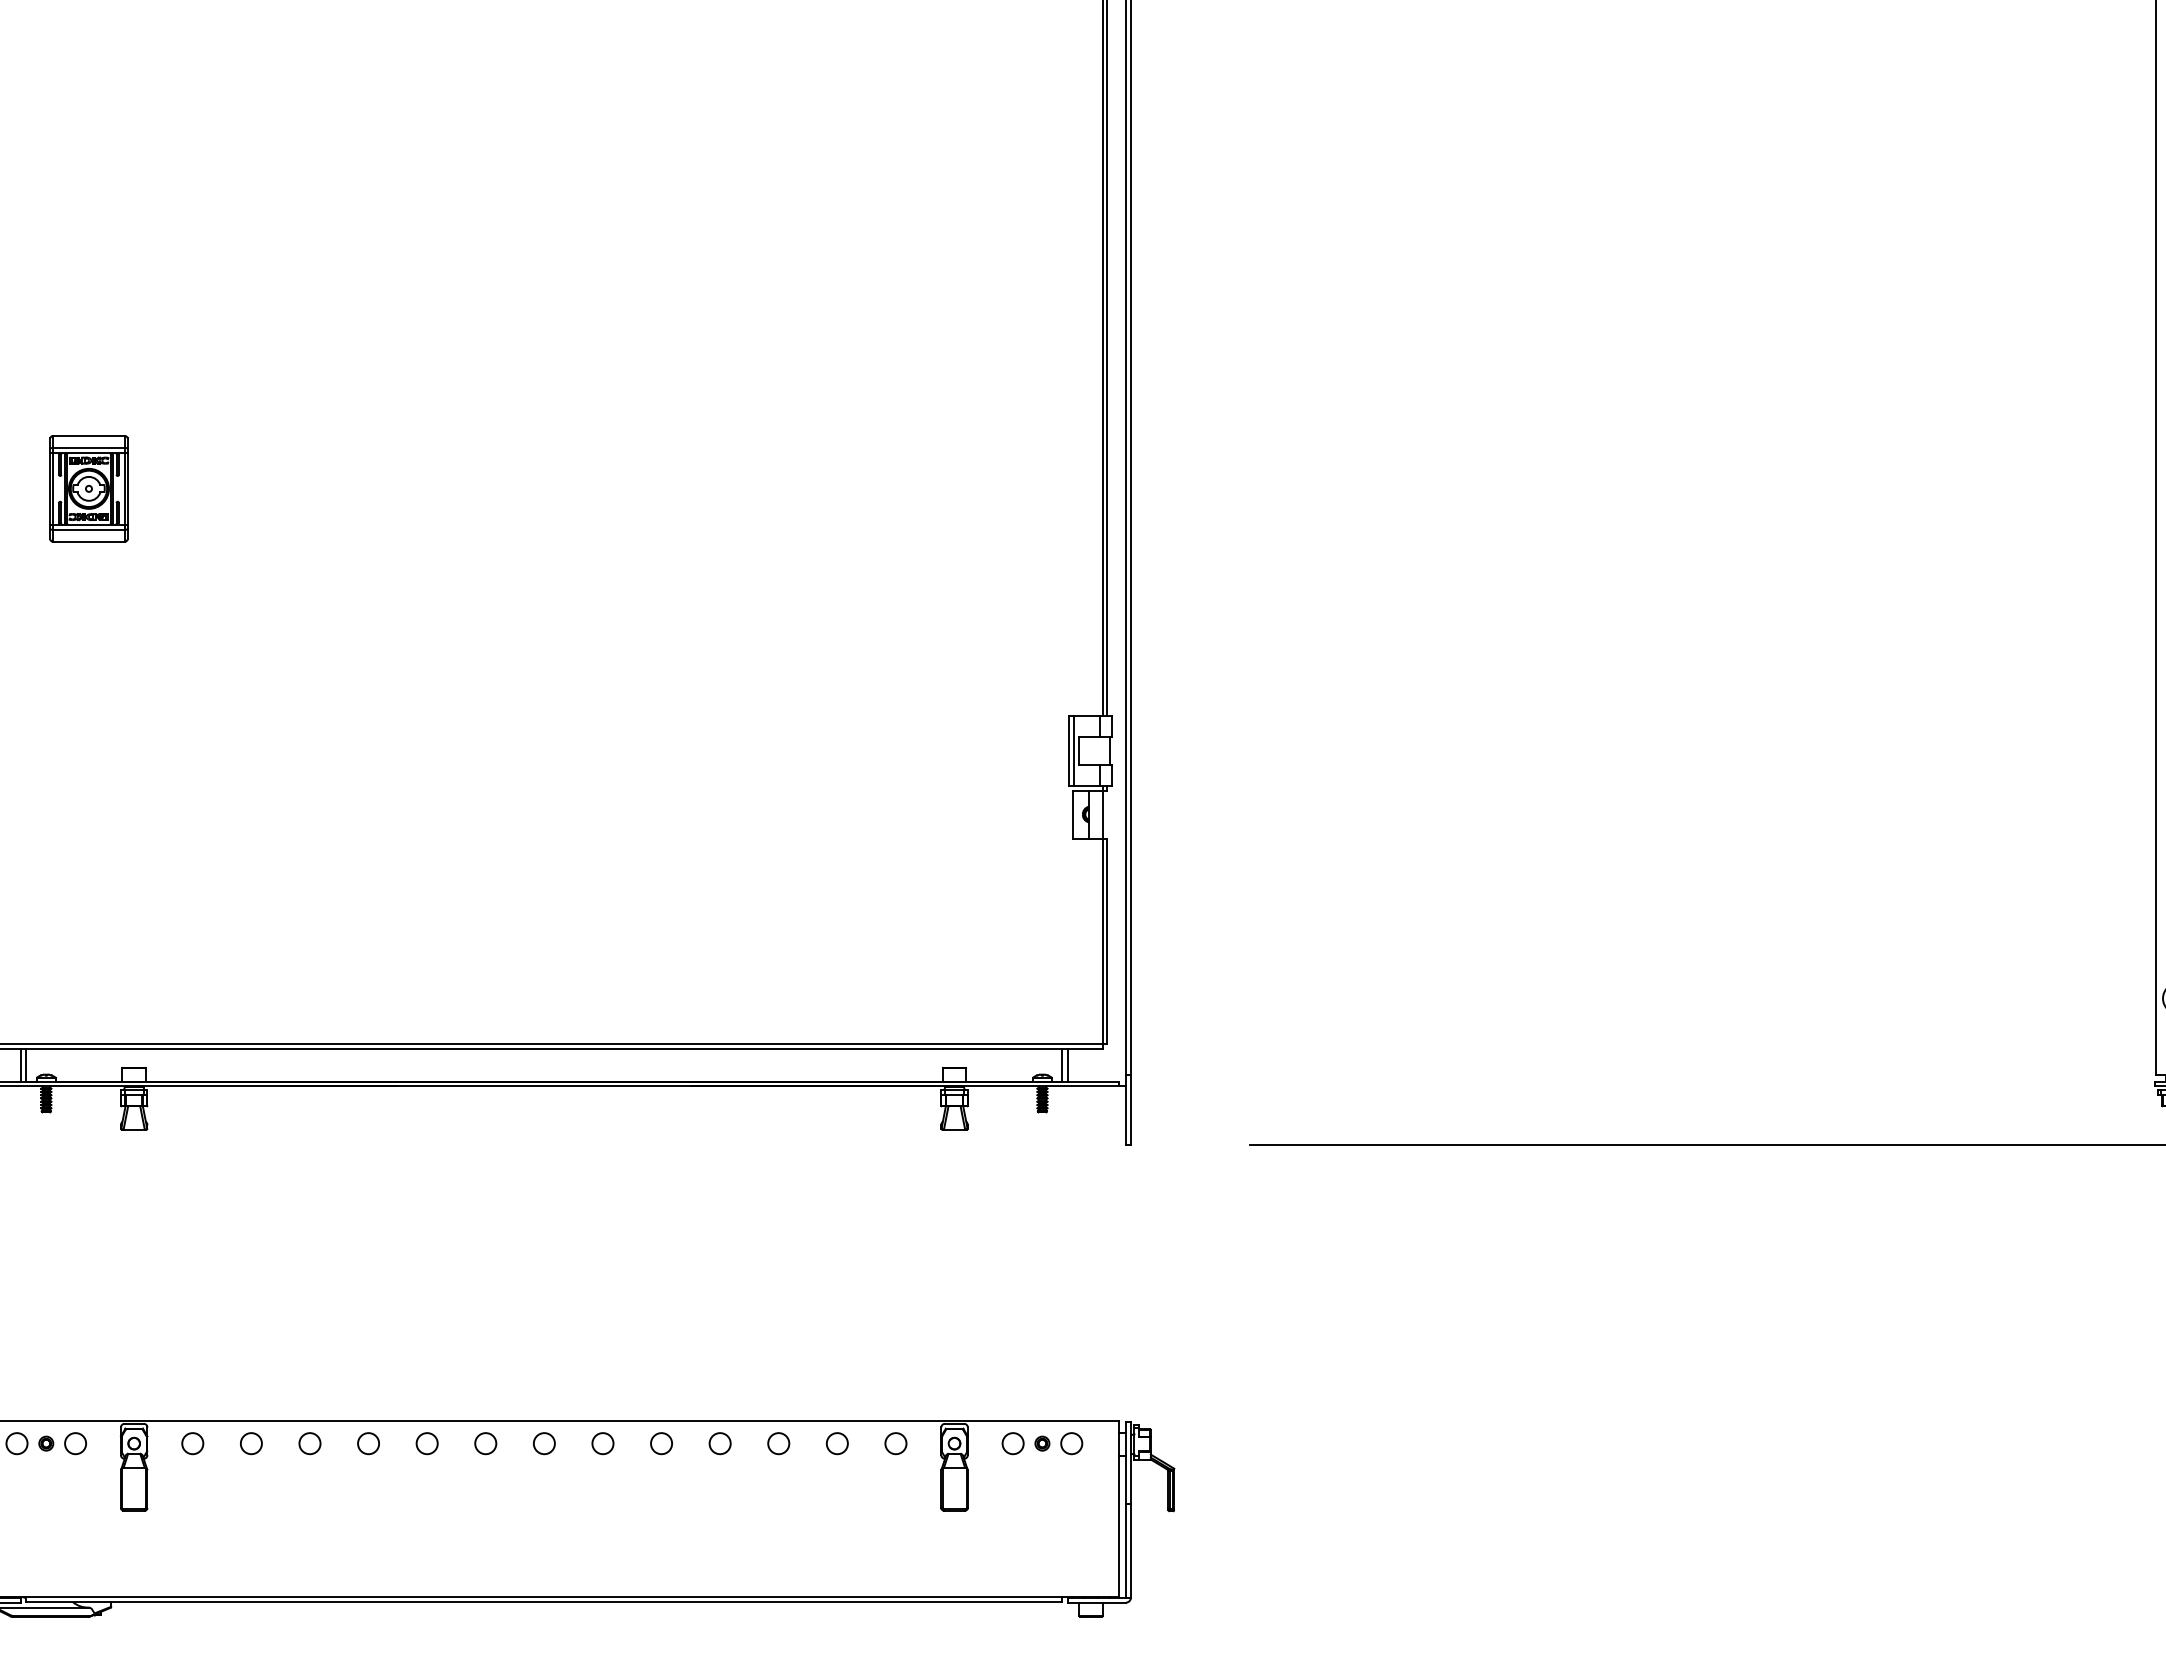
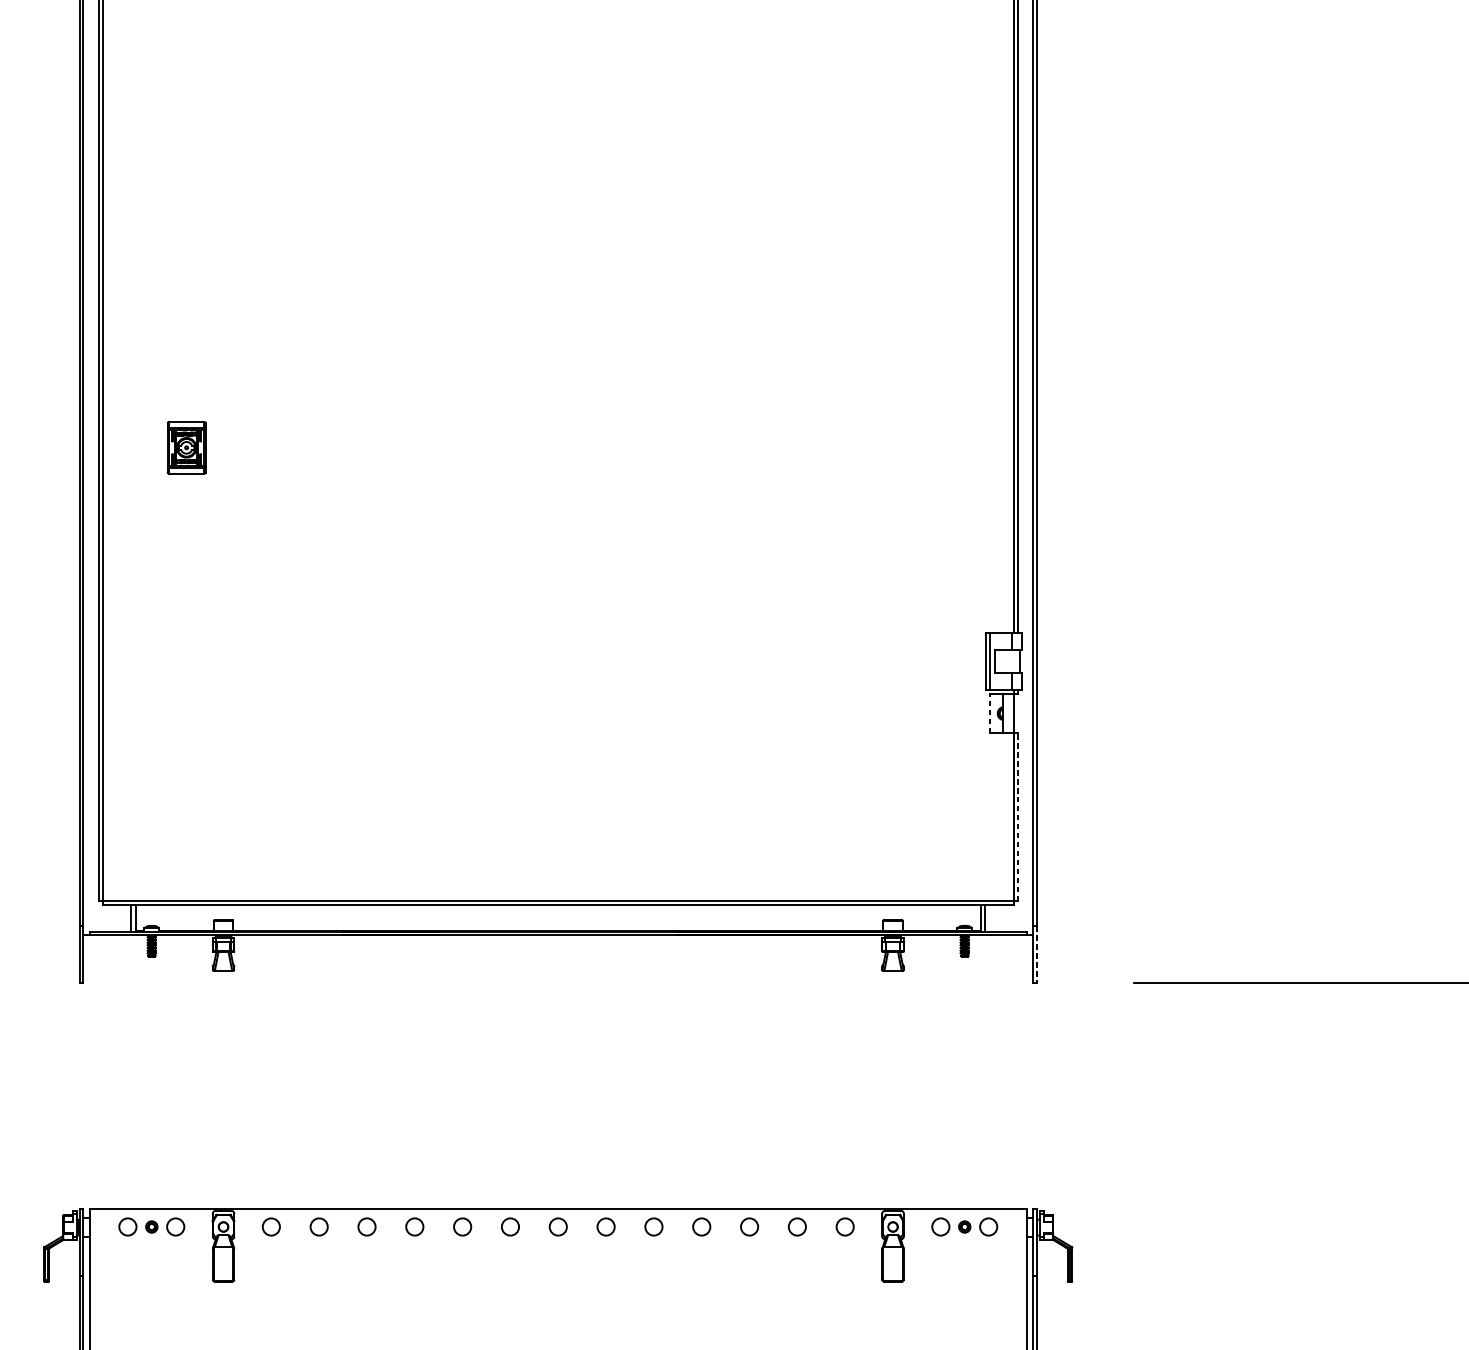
part: (88, 488) -> (186, 447), size x0.6
line: (1072, 814) -> (989, 713), solid -> dashed
line: (1107, 941) -> (1017, 817), solid -> dashed
line: (1130, 1110) -> (1036, 955), solid -> dashed

